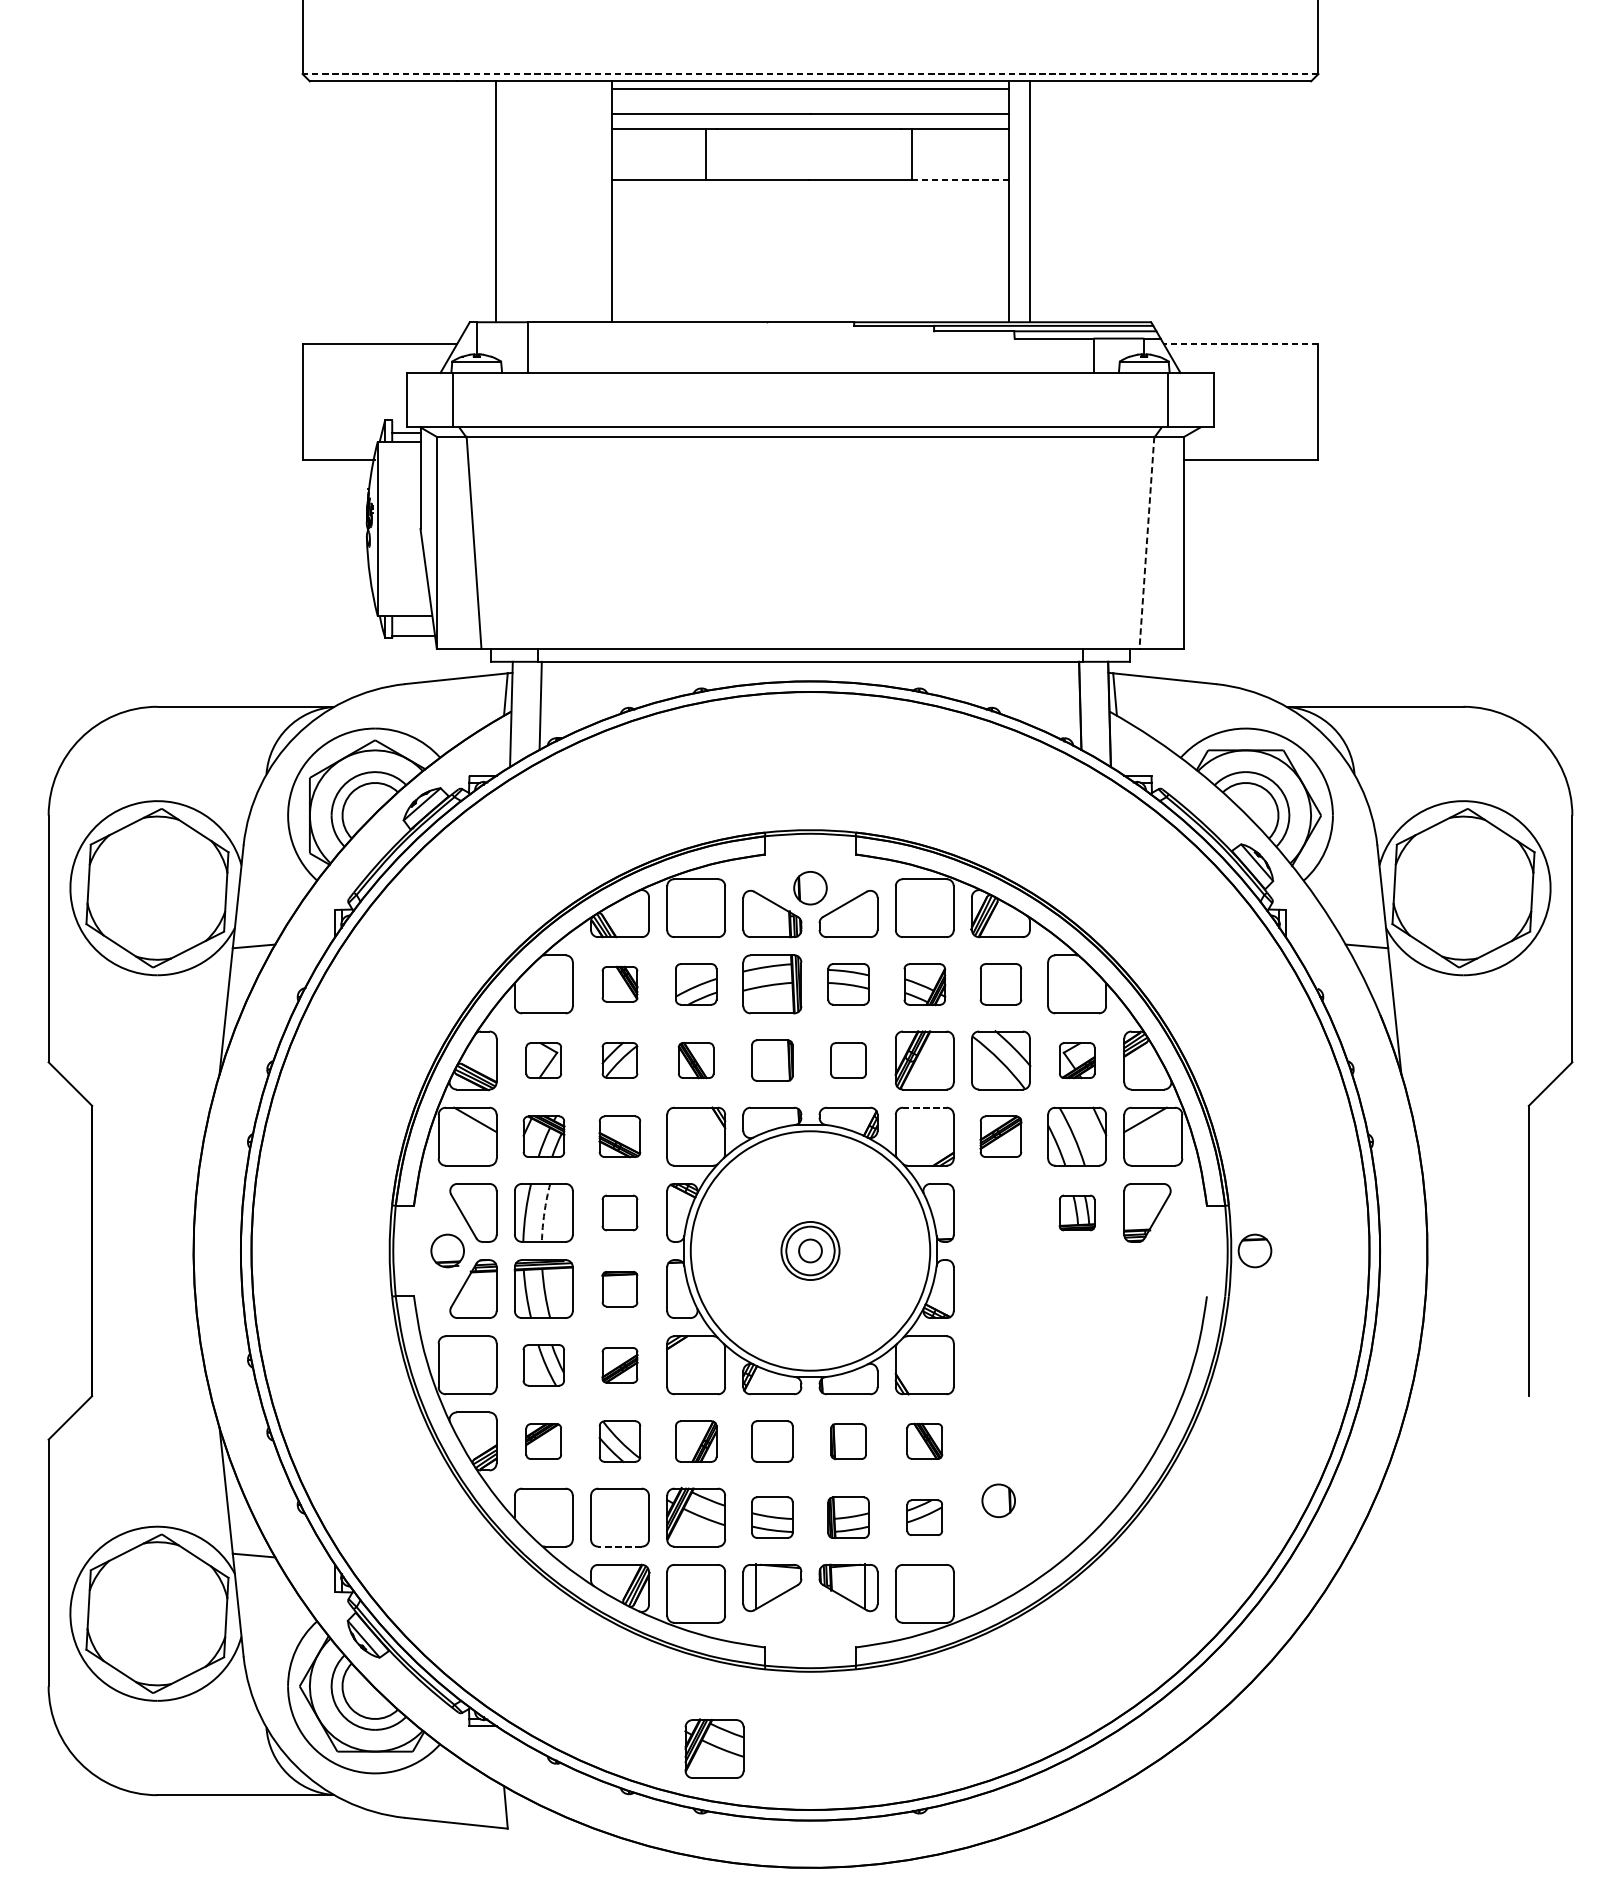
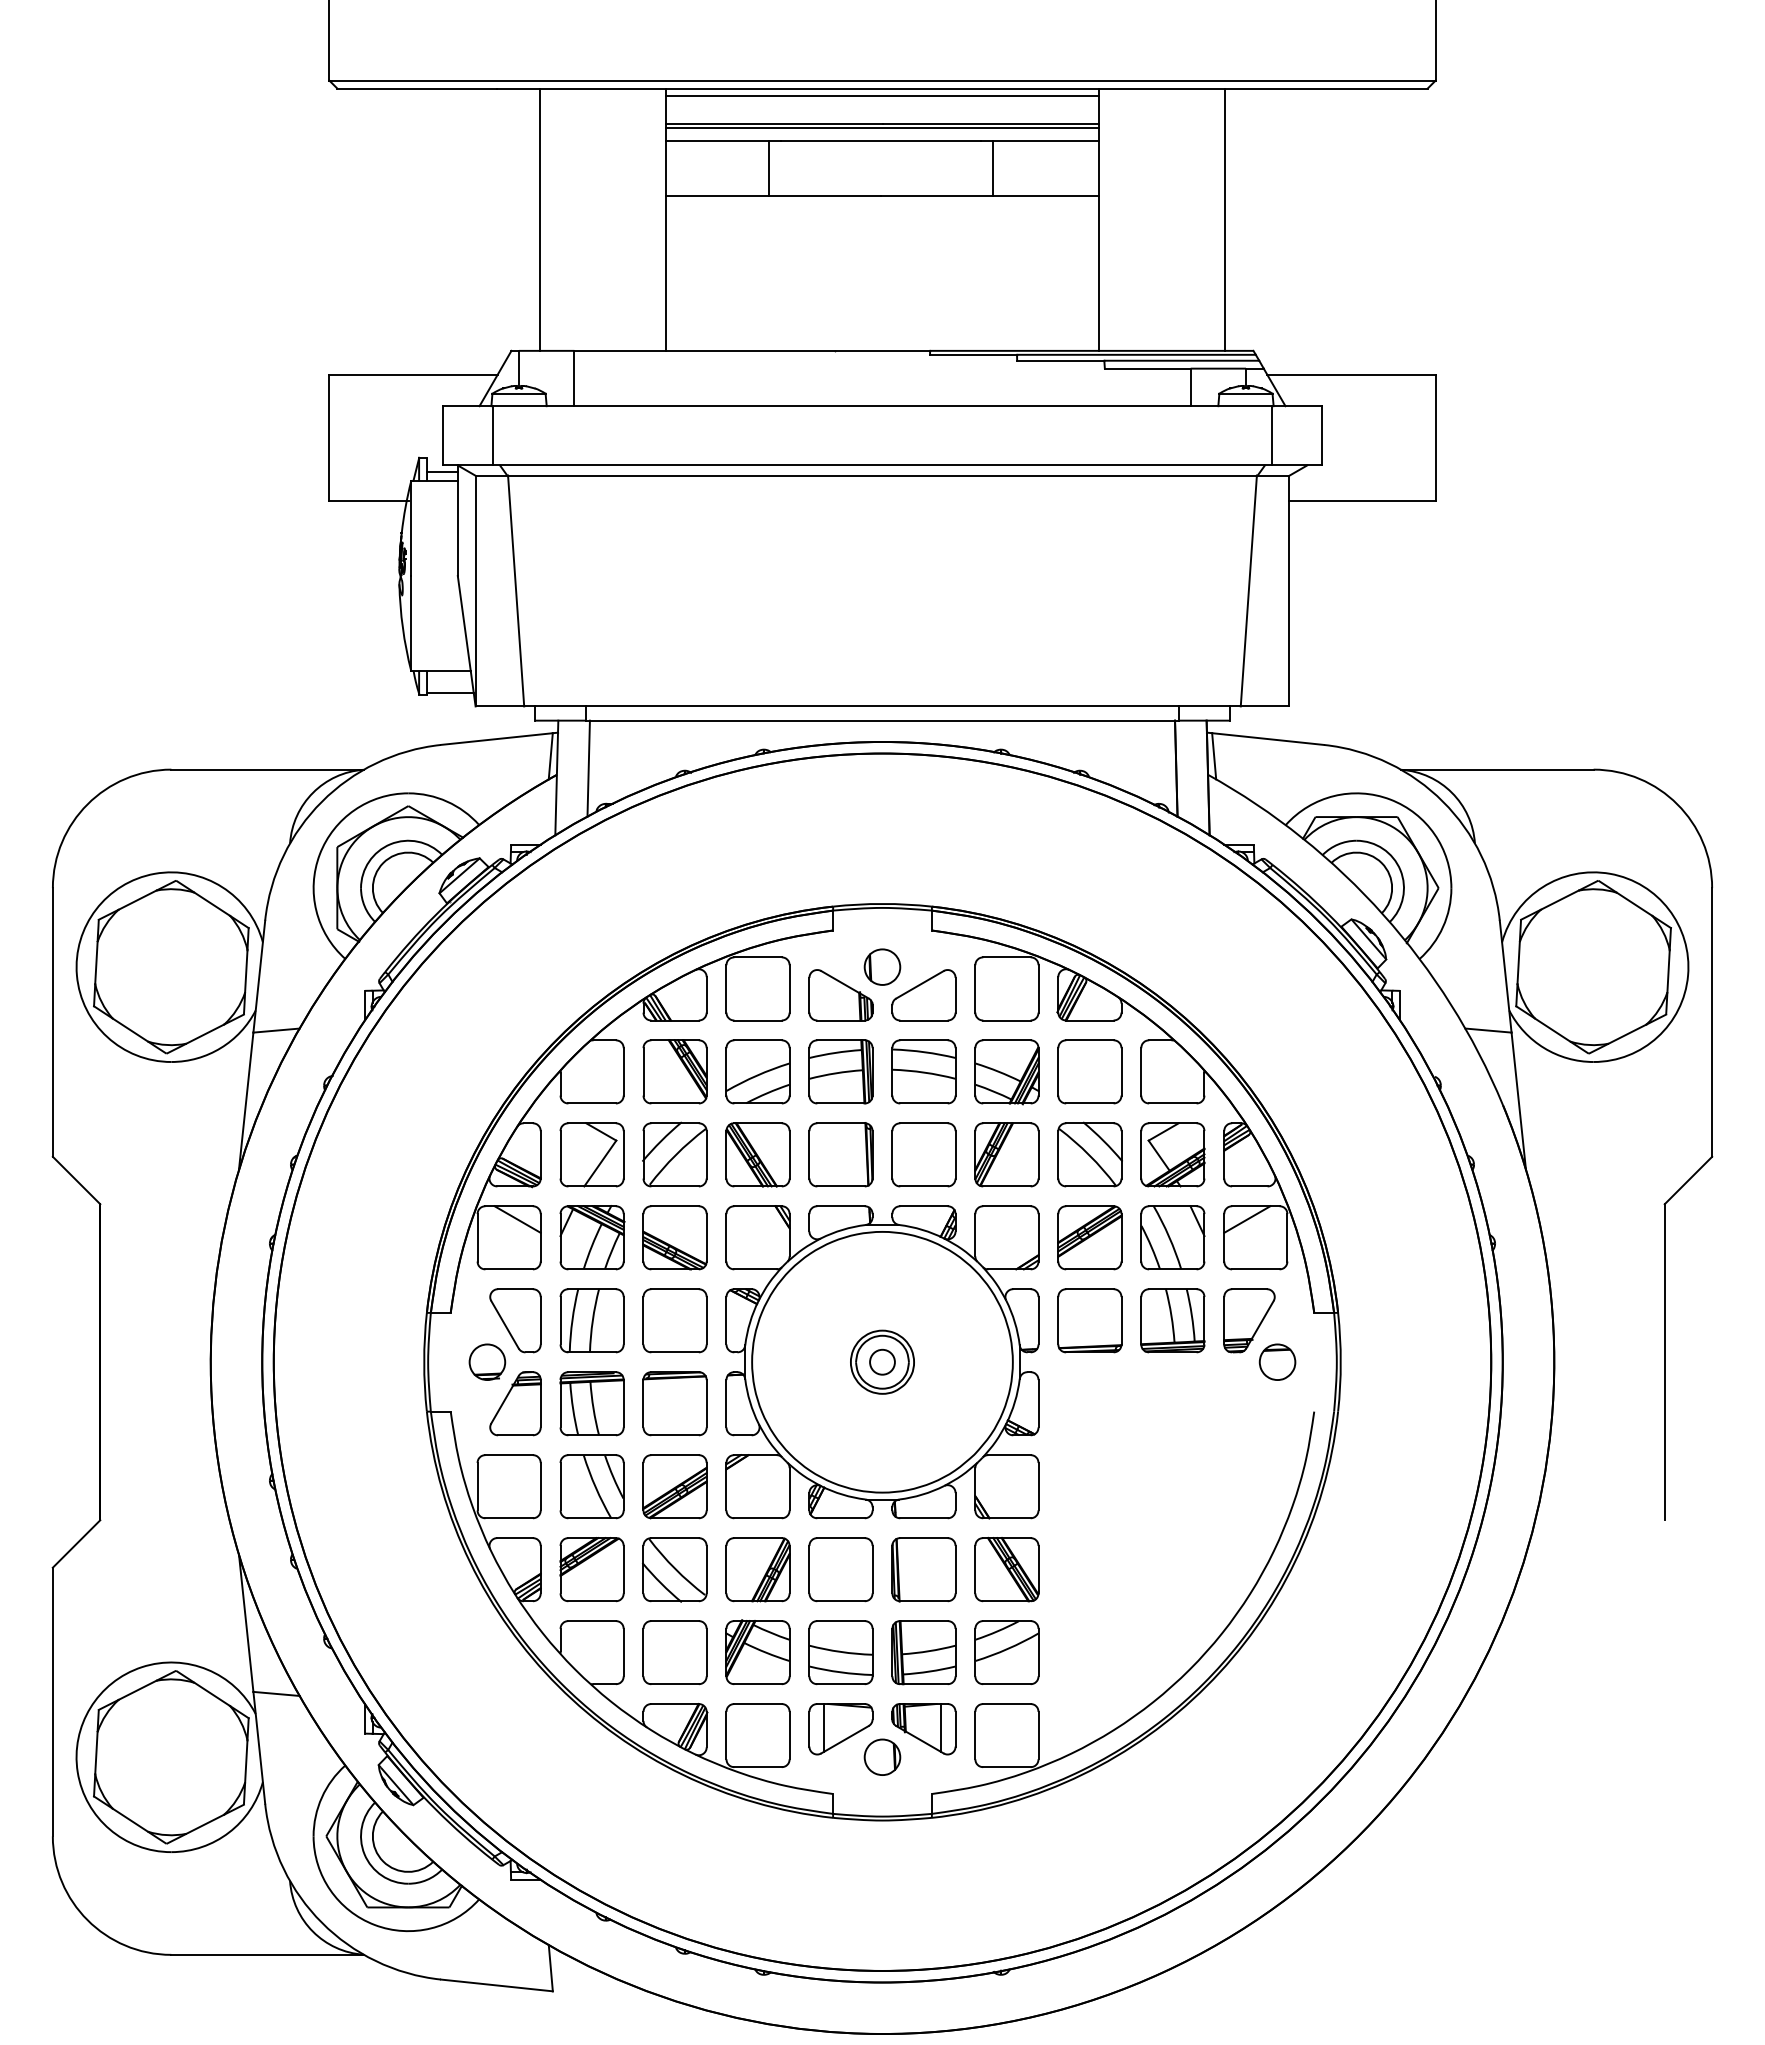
line: (810, 73) -> (882, 80), dashed -> solid
line: (810, 118) -> (882, 128), added
line: (960, 180) -> (1045, 196), dashed -> solid
line: (1029, 201) -> (1225, 219), moved
line: (1240, 343) -> (1350, 374), dashed -> solid
line: (1146, 543) -> (1248, 591), dashed -> solid
part: (619, 983) -> (674, 1071), size x1.67
part: (695, 983) -> (757, 1071), size x1.43
part: (848, 983) -> (923, 1071), size x1.43
part: (1000, 983) -> (1089, 1071), size x1.43
part: (924, 984) -> (1006, 1072), size x1.43
part: (543, 1060) -> (591, 1154), size x1.67
part: (619, 1060) -> (674, 1154), size x1.67
part: (695, 1060) -> (757, 1154), size x1.67
part: (771, 1060) -> (840, 1154), size x1.43
part: (848, 1060) -> (923, 1154), size x1.67
part: (1076, 1060) -> (1172, 1154), size x1.67
line: (924, 1107) -> (1006, 1206), dashed -> solid
part: (544, 1136) -> (592, 1237), size x1.43
part: (619, 1136) -> (674, 1237), size x1.43
part: (1000, 1136) -> (1089, 1237), size x1.43
arc: (544, 1212) -> (592, 1320), dashed -> solid
part: (619, 1212) -> (674, 1320), size x1.67
part: (1000, 1212) -> (1089, 1320), added
part: (1076, 1212) -> (1172, 1320), size x1.67
part: (1254, 1250) -> (1277, 1361), moved
part: (619, 1288) -> (674, 1403), size x1.67
part: (543, 1365) -> (591, 1486), size x1.43
part: (619, 1365) -> (674, 1486), size x1.67
part: (543, 1441) -> (591, 1569), size x1.67
part: (619, 1441) -> (674, 1569), size x1.43
part: (695, 1441) -> (757, 1569), size x1.43
part: (771, 1441) -> (840, 1569), size x1.43
part: (848, 1441) -> (923, 1569), size x1.67
part: (924, 1441) -> (1006, 1569), size x1.67
part: (998, 1500) -> (882, 1756), moved
part: (771, 1517) -> (840, 1652), size x1.43
part: (848, 1517) -> (923, 1652), size x1.43
part: (924, 1517) -> (1006, 1652), size x1.67
line: (620, 1546) -> (675, 1684), dashed -> solid
part: (714, 1748) -> (777, 1904), removed

